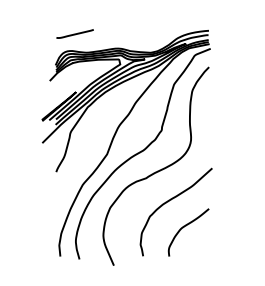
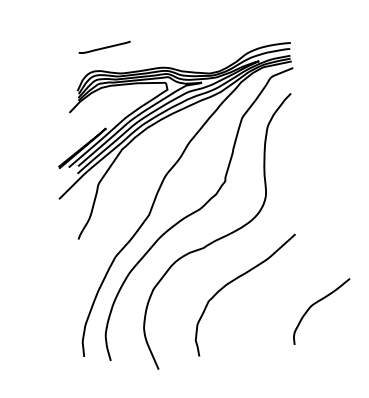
curve: (184, 227) -> (315, 304), moved

